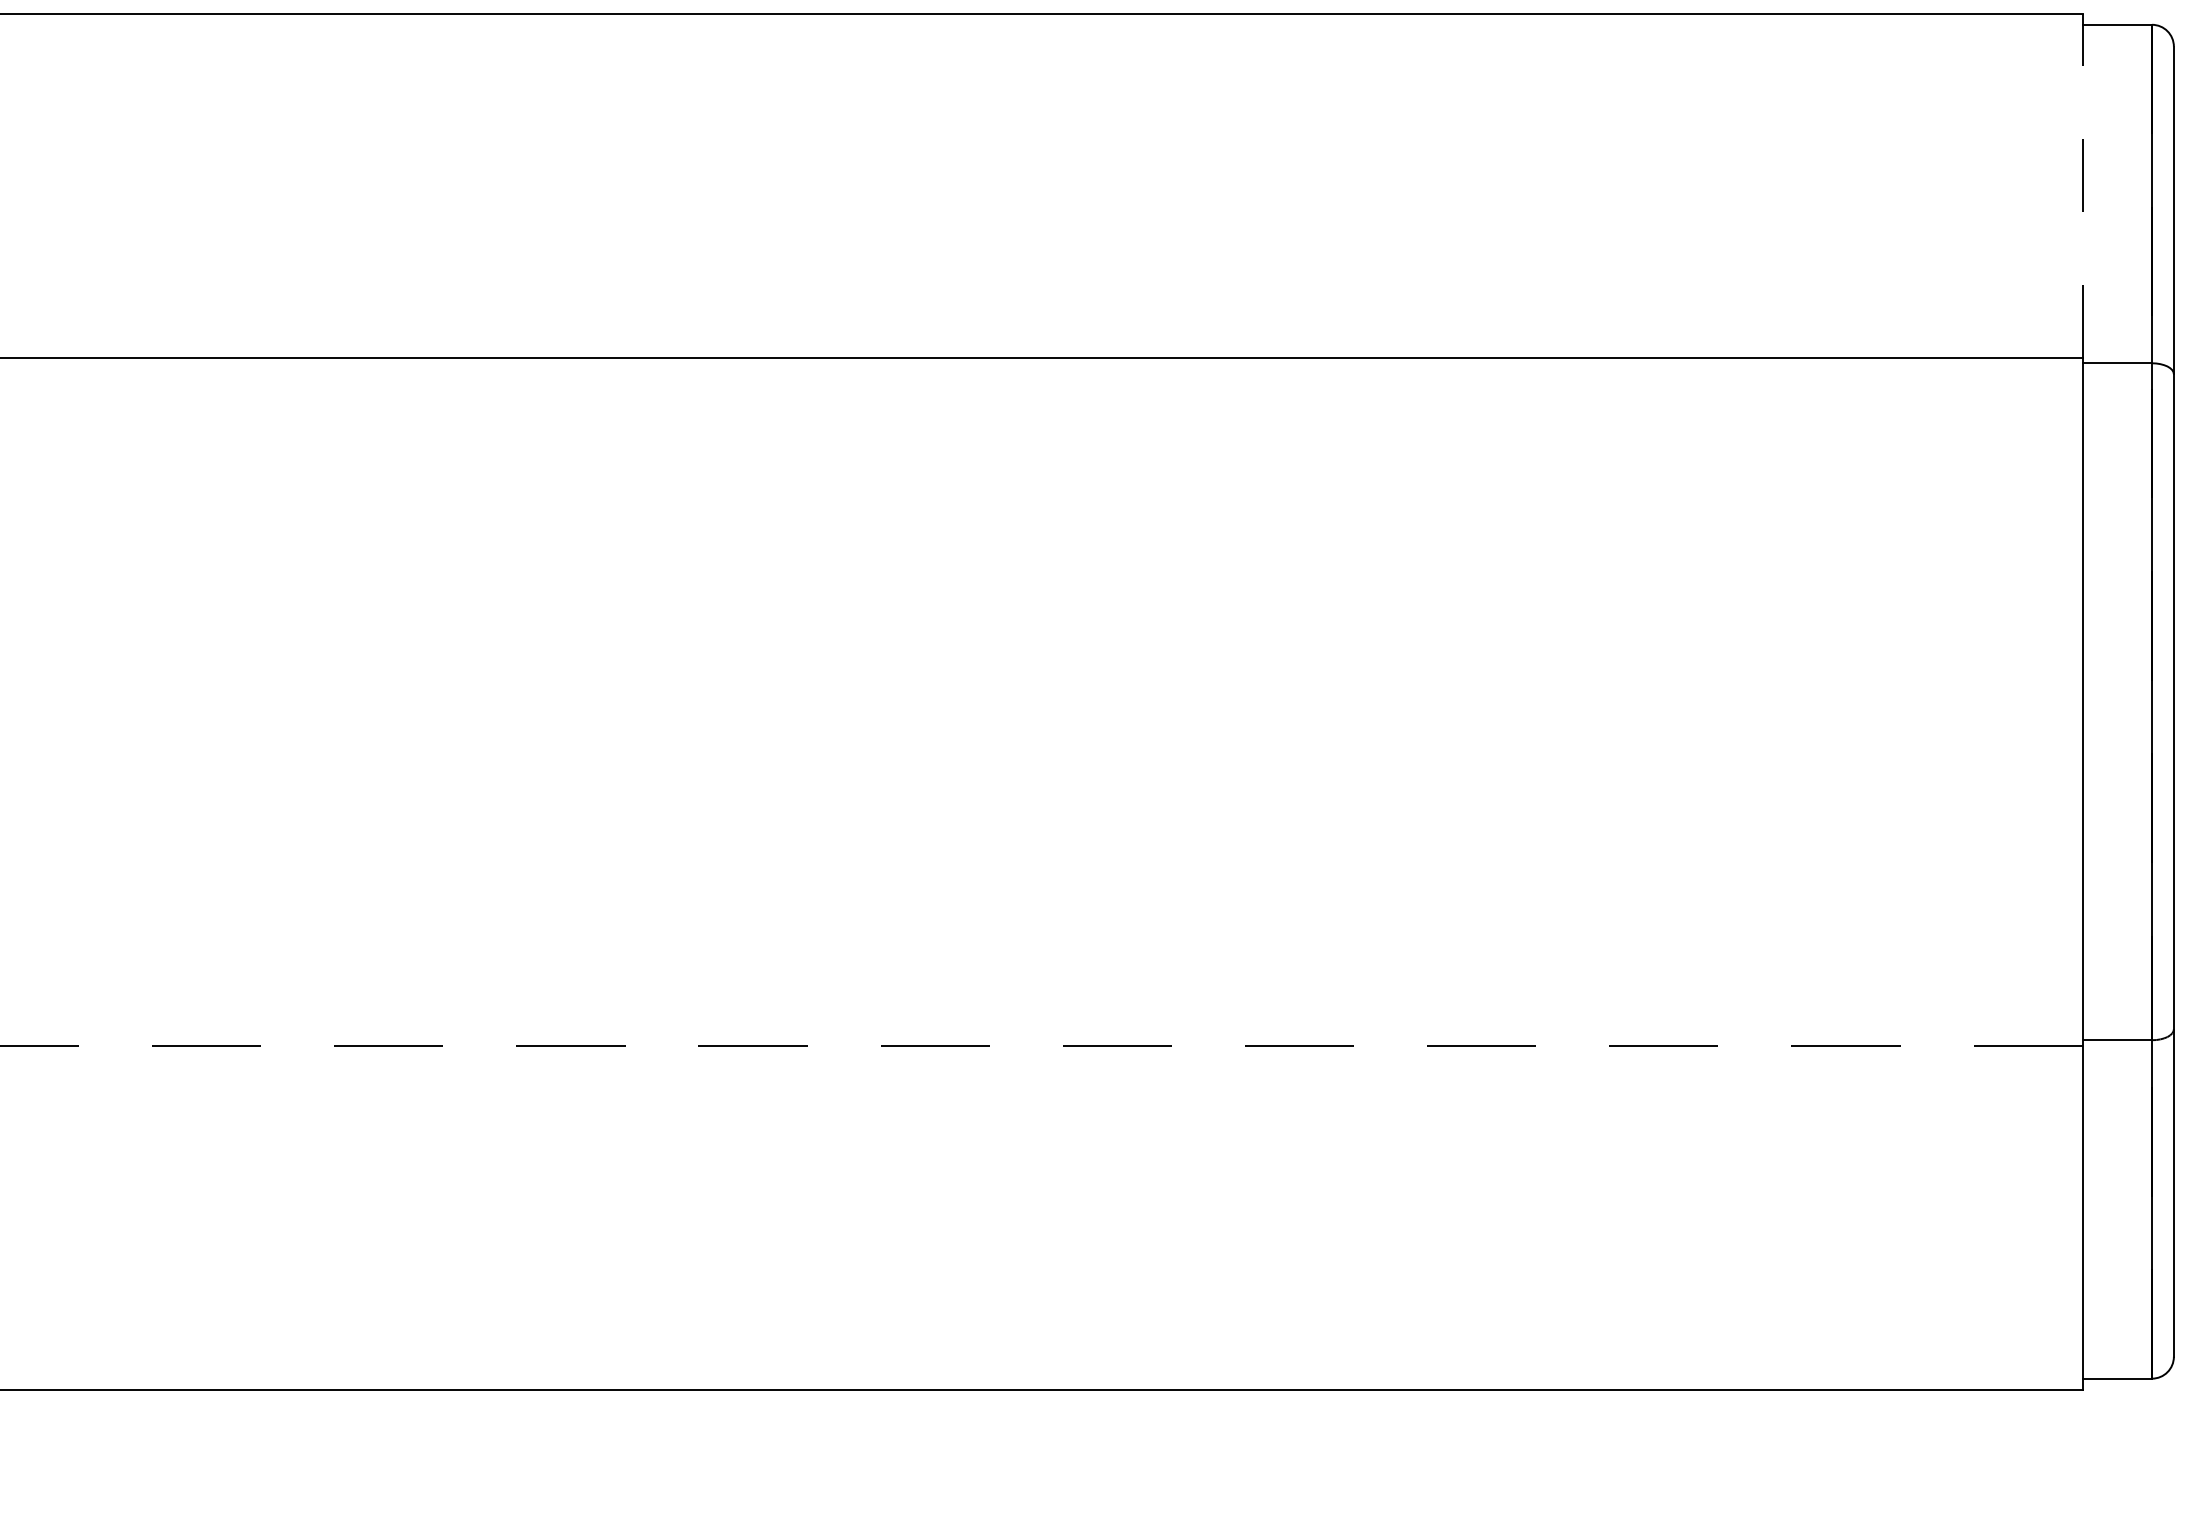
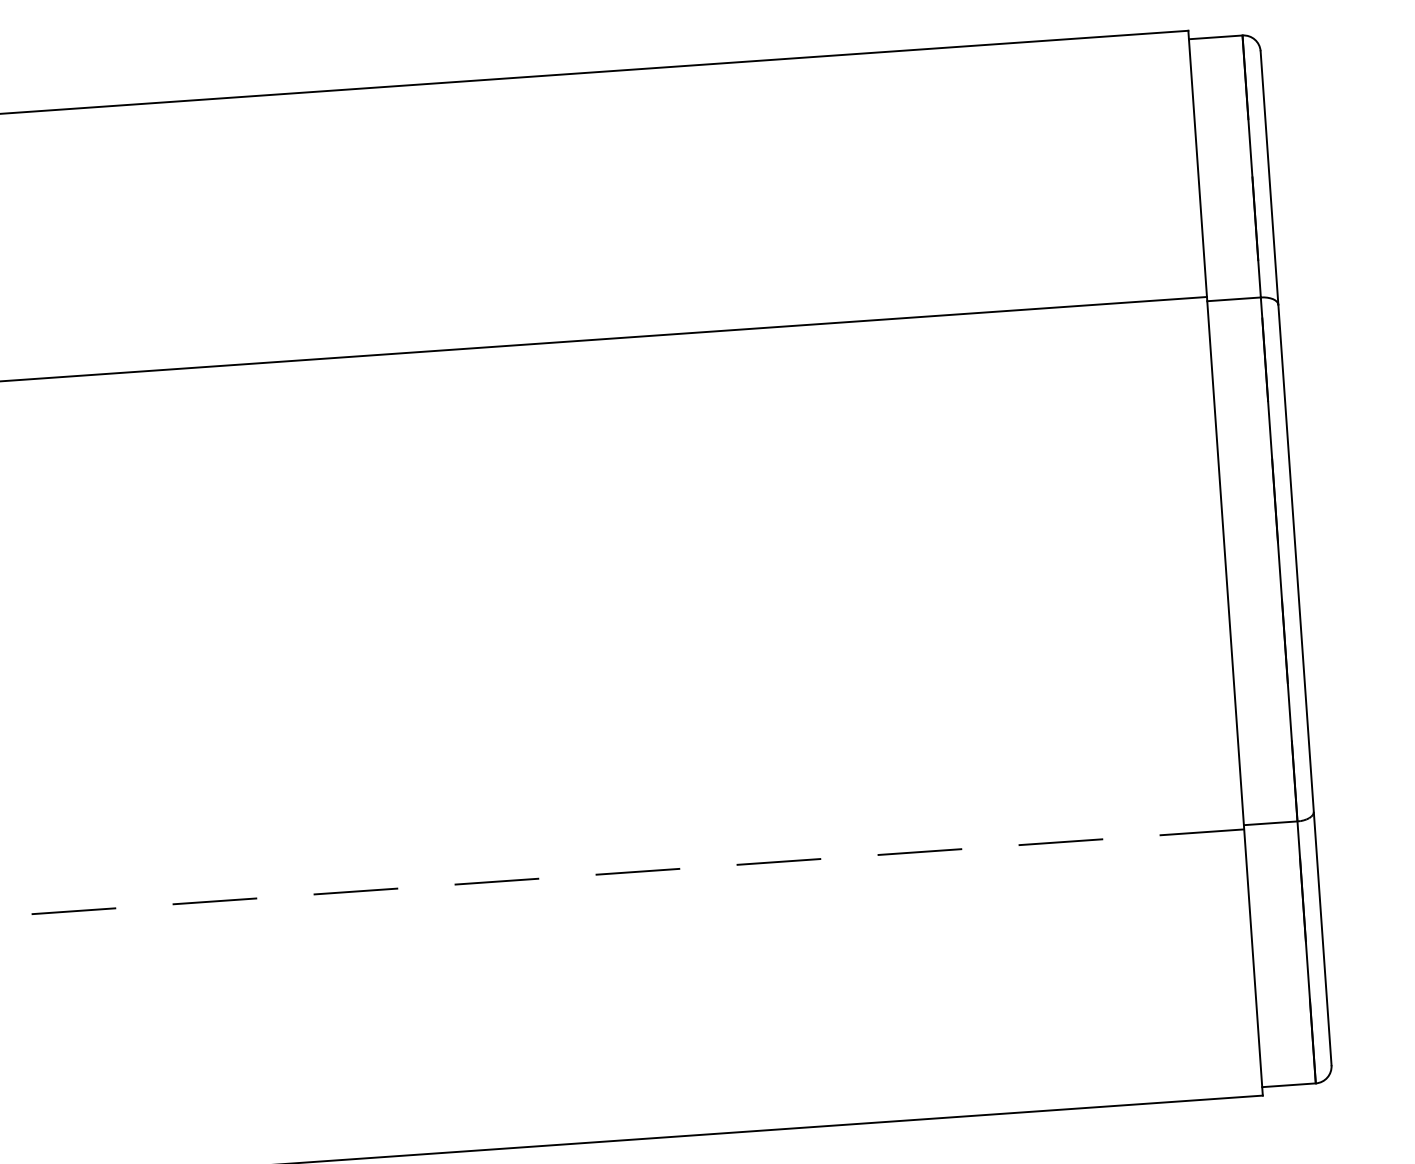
line: (2082, 185) -> (1197, 163), dashed -> solid

